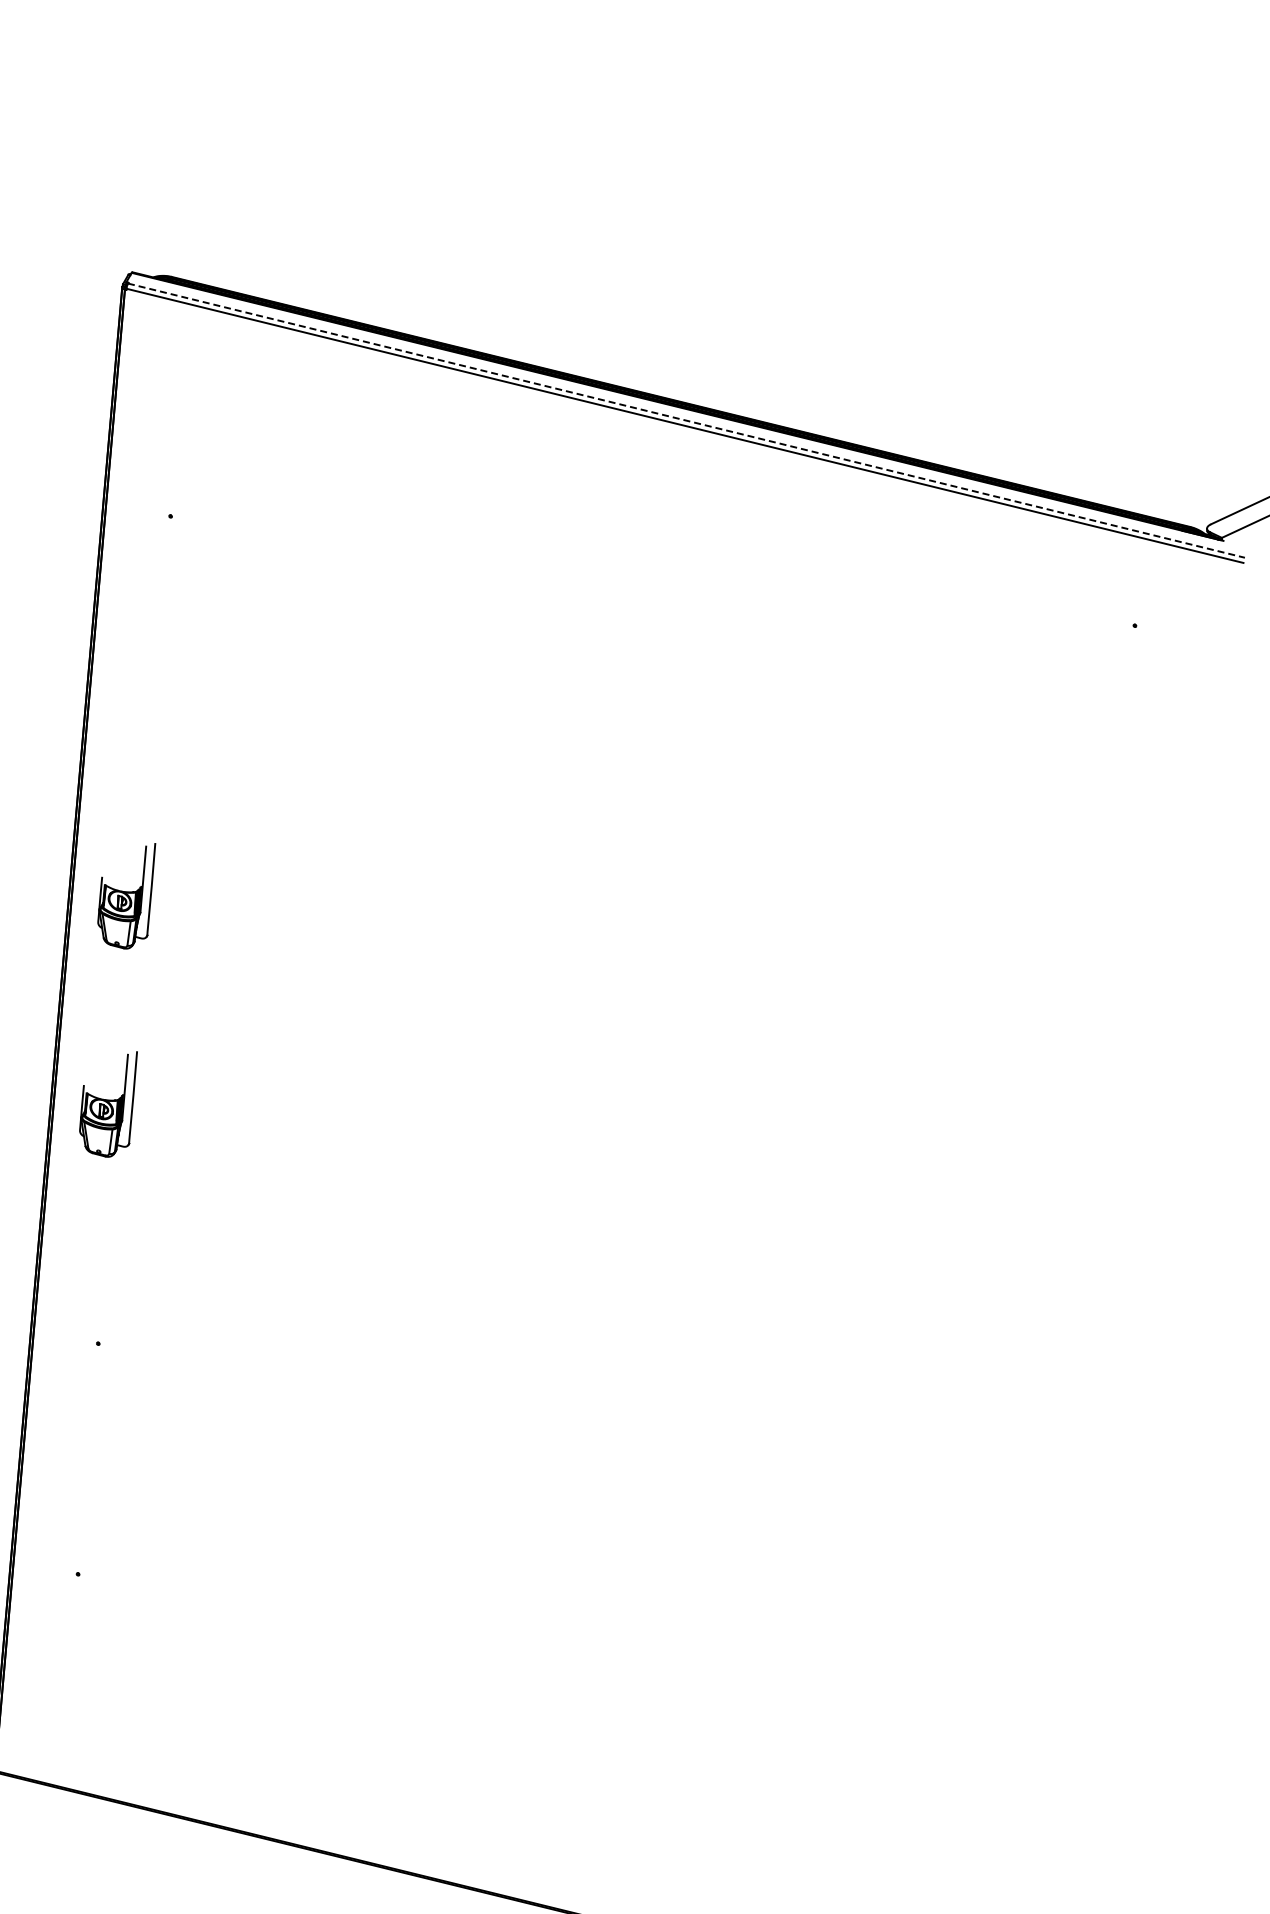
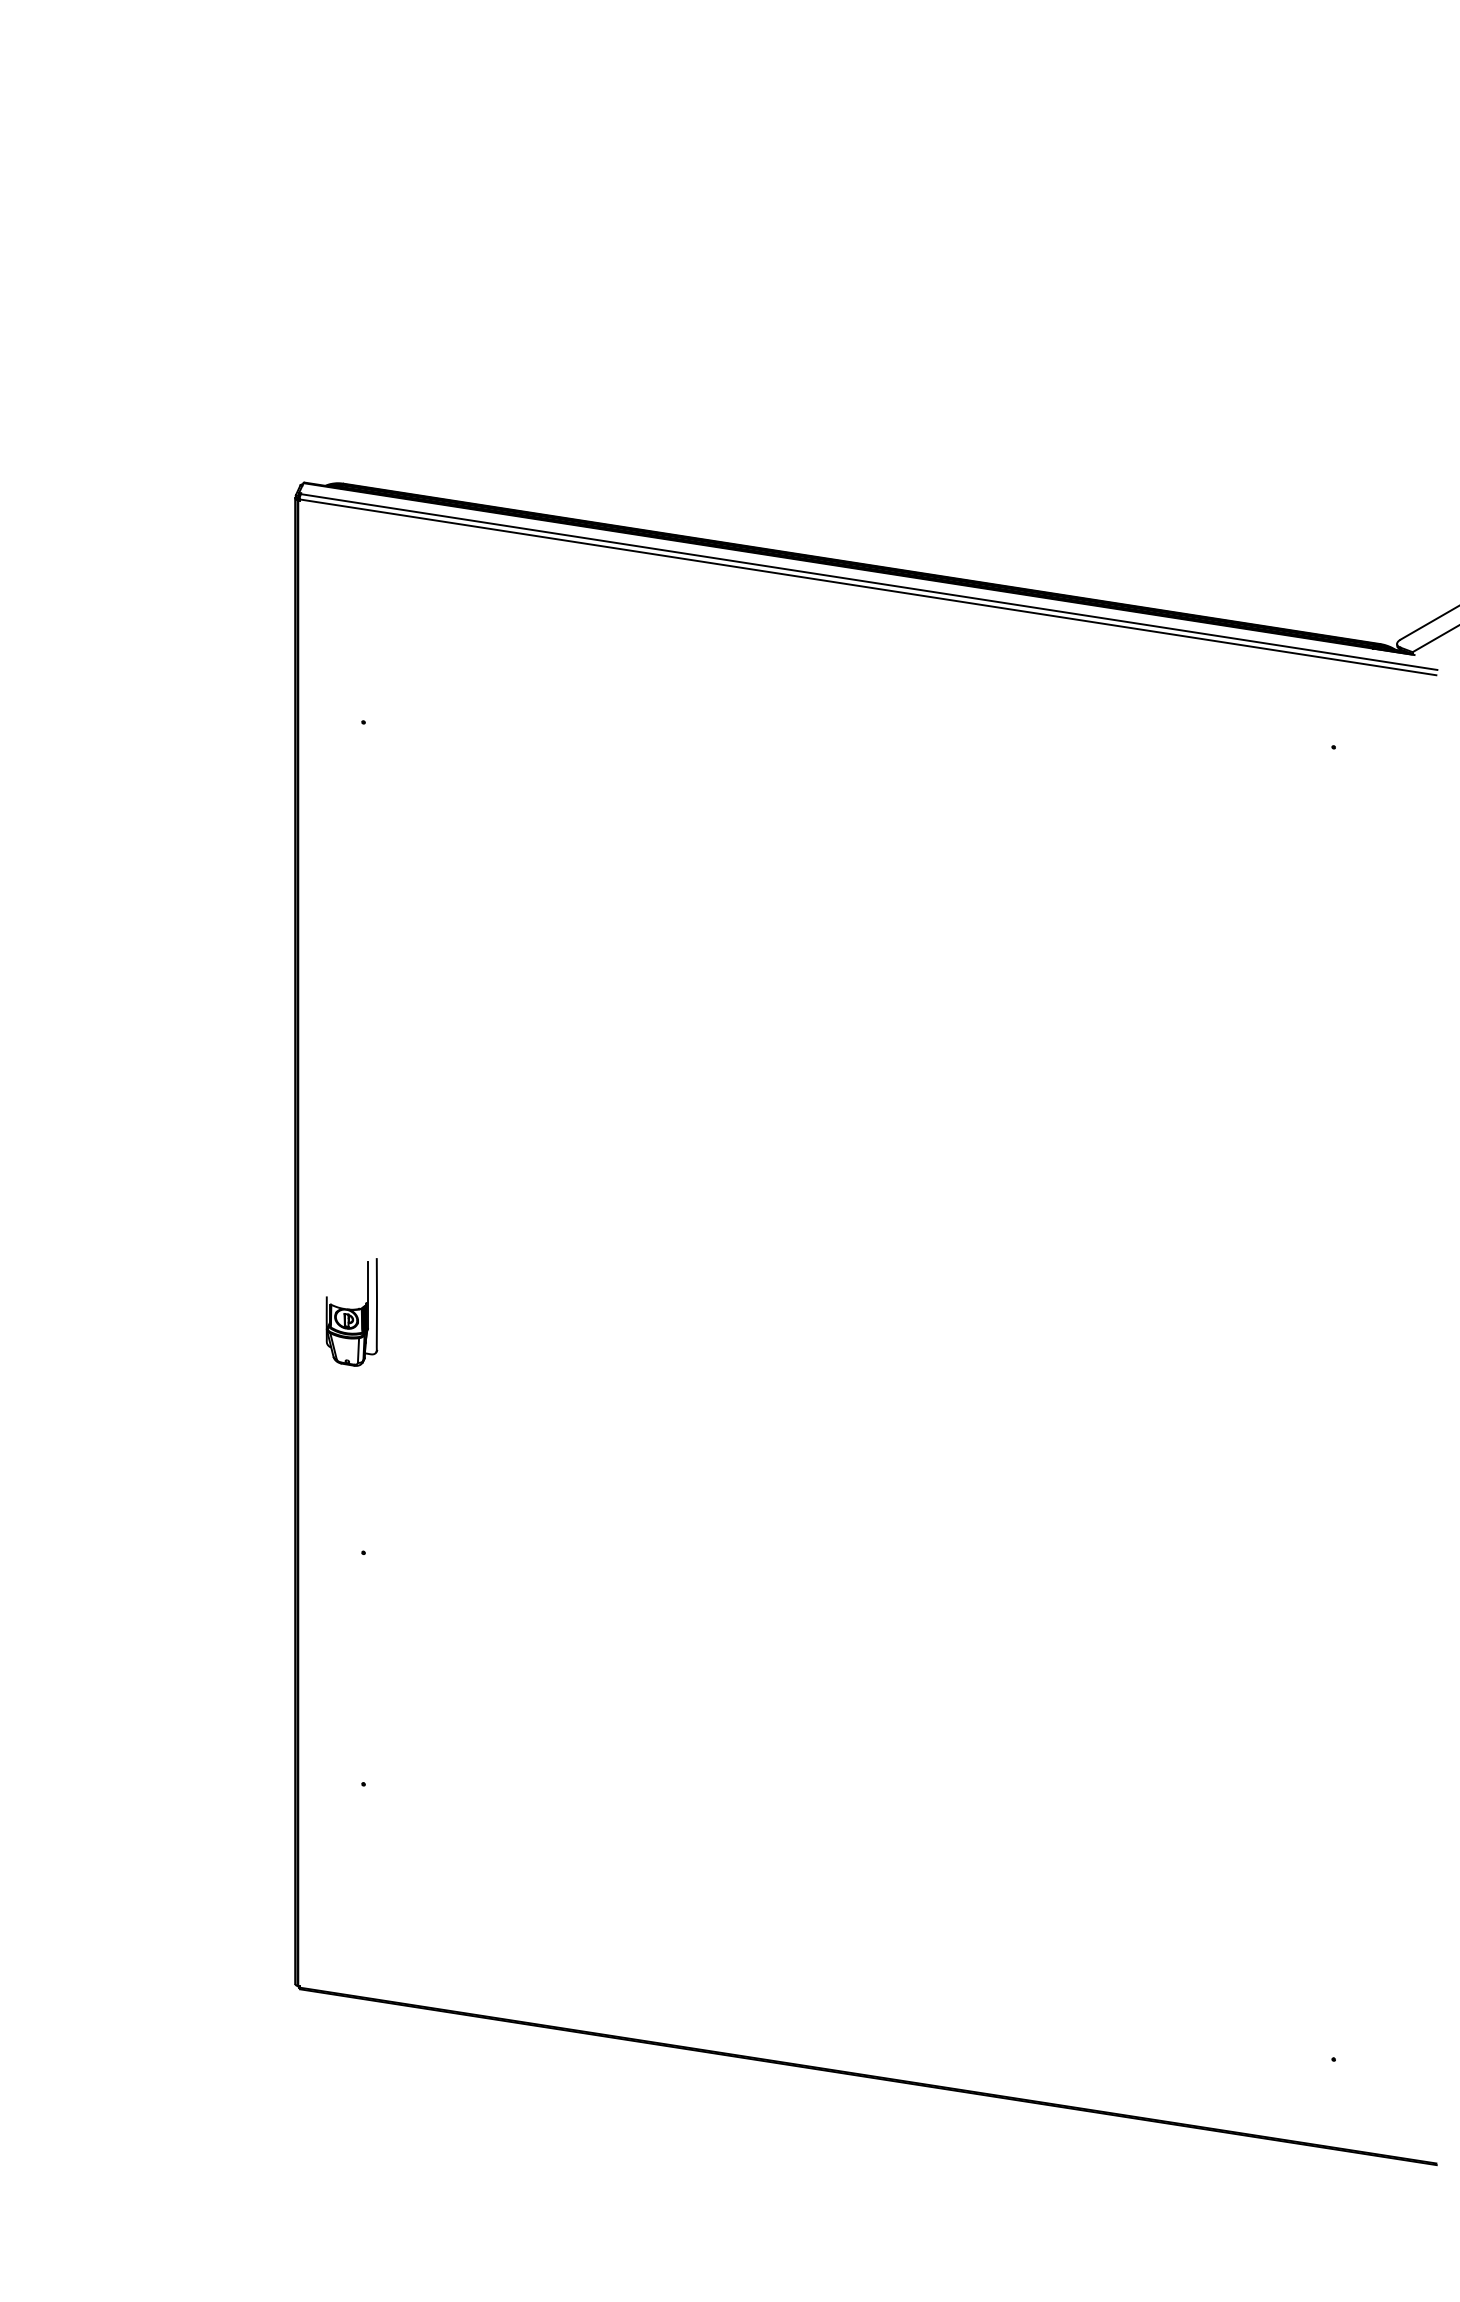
line: (686, 421) -> (869, 582), dashed -> solid
part: (125, 895) -> (351, 1103), removed

